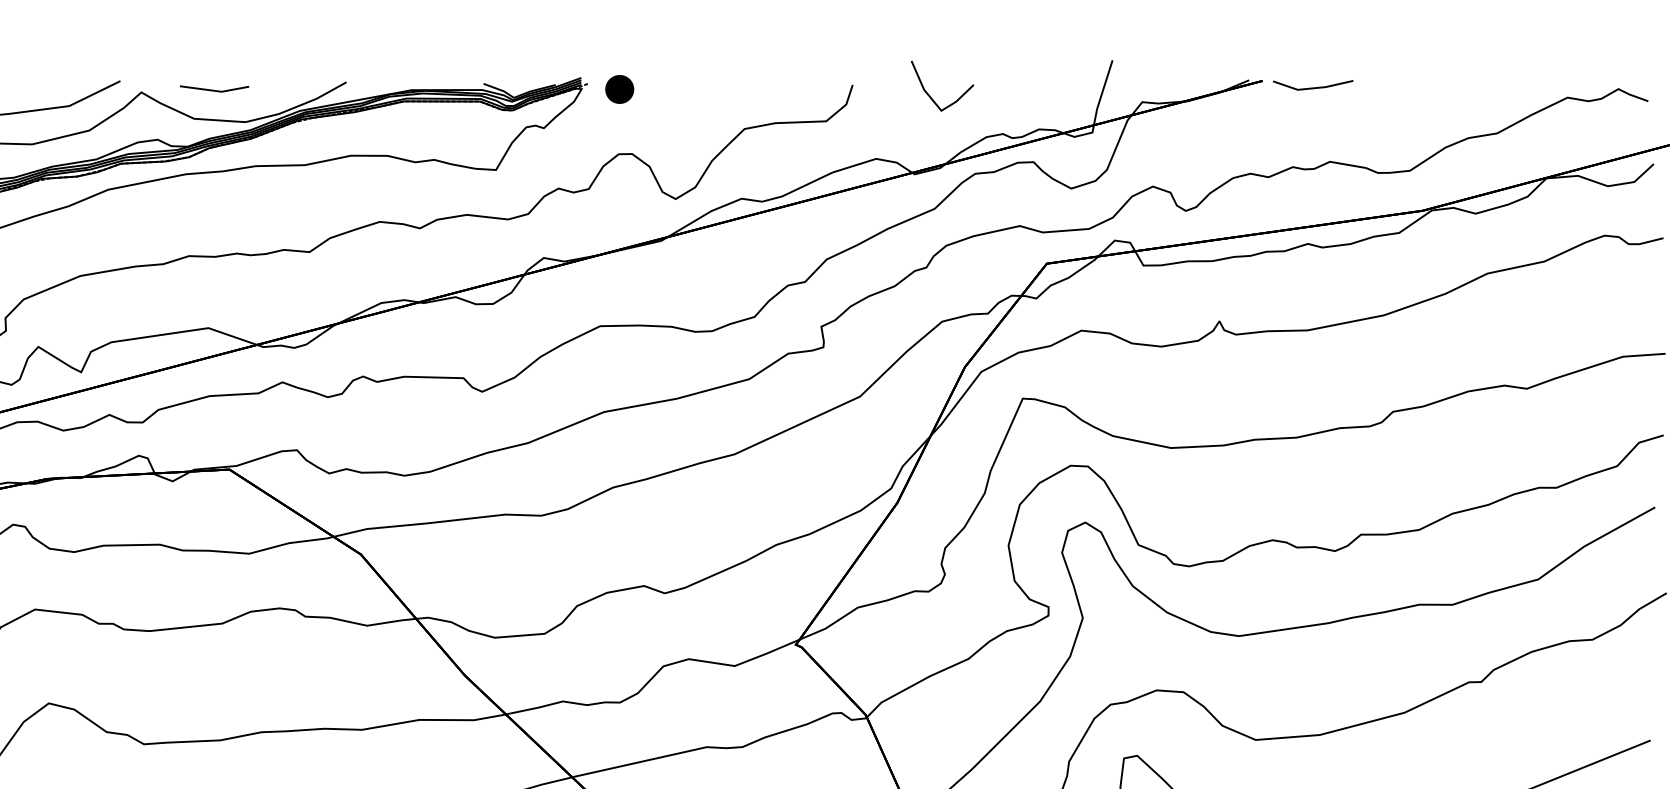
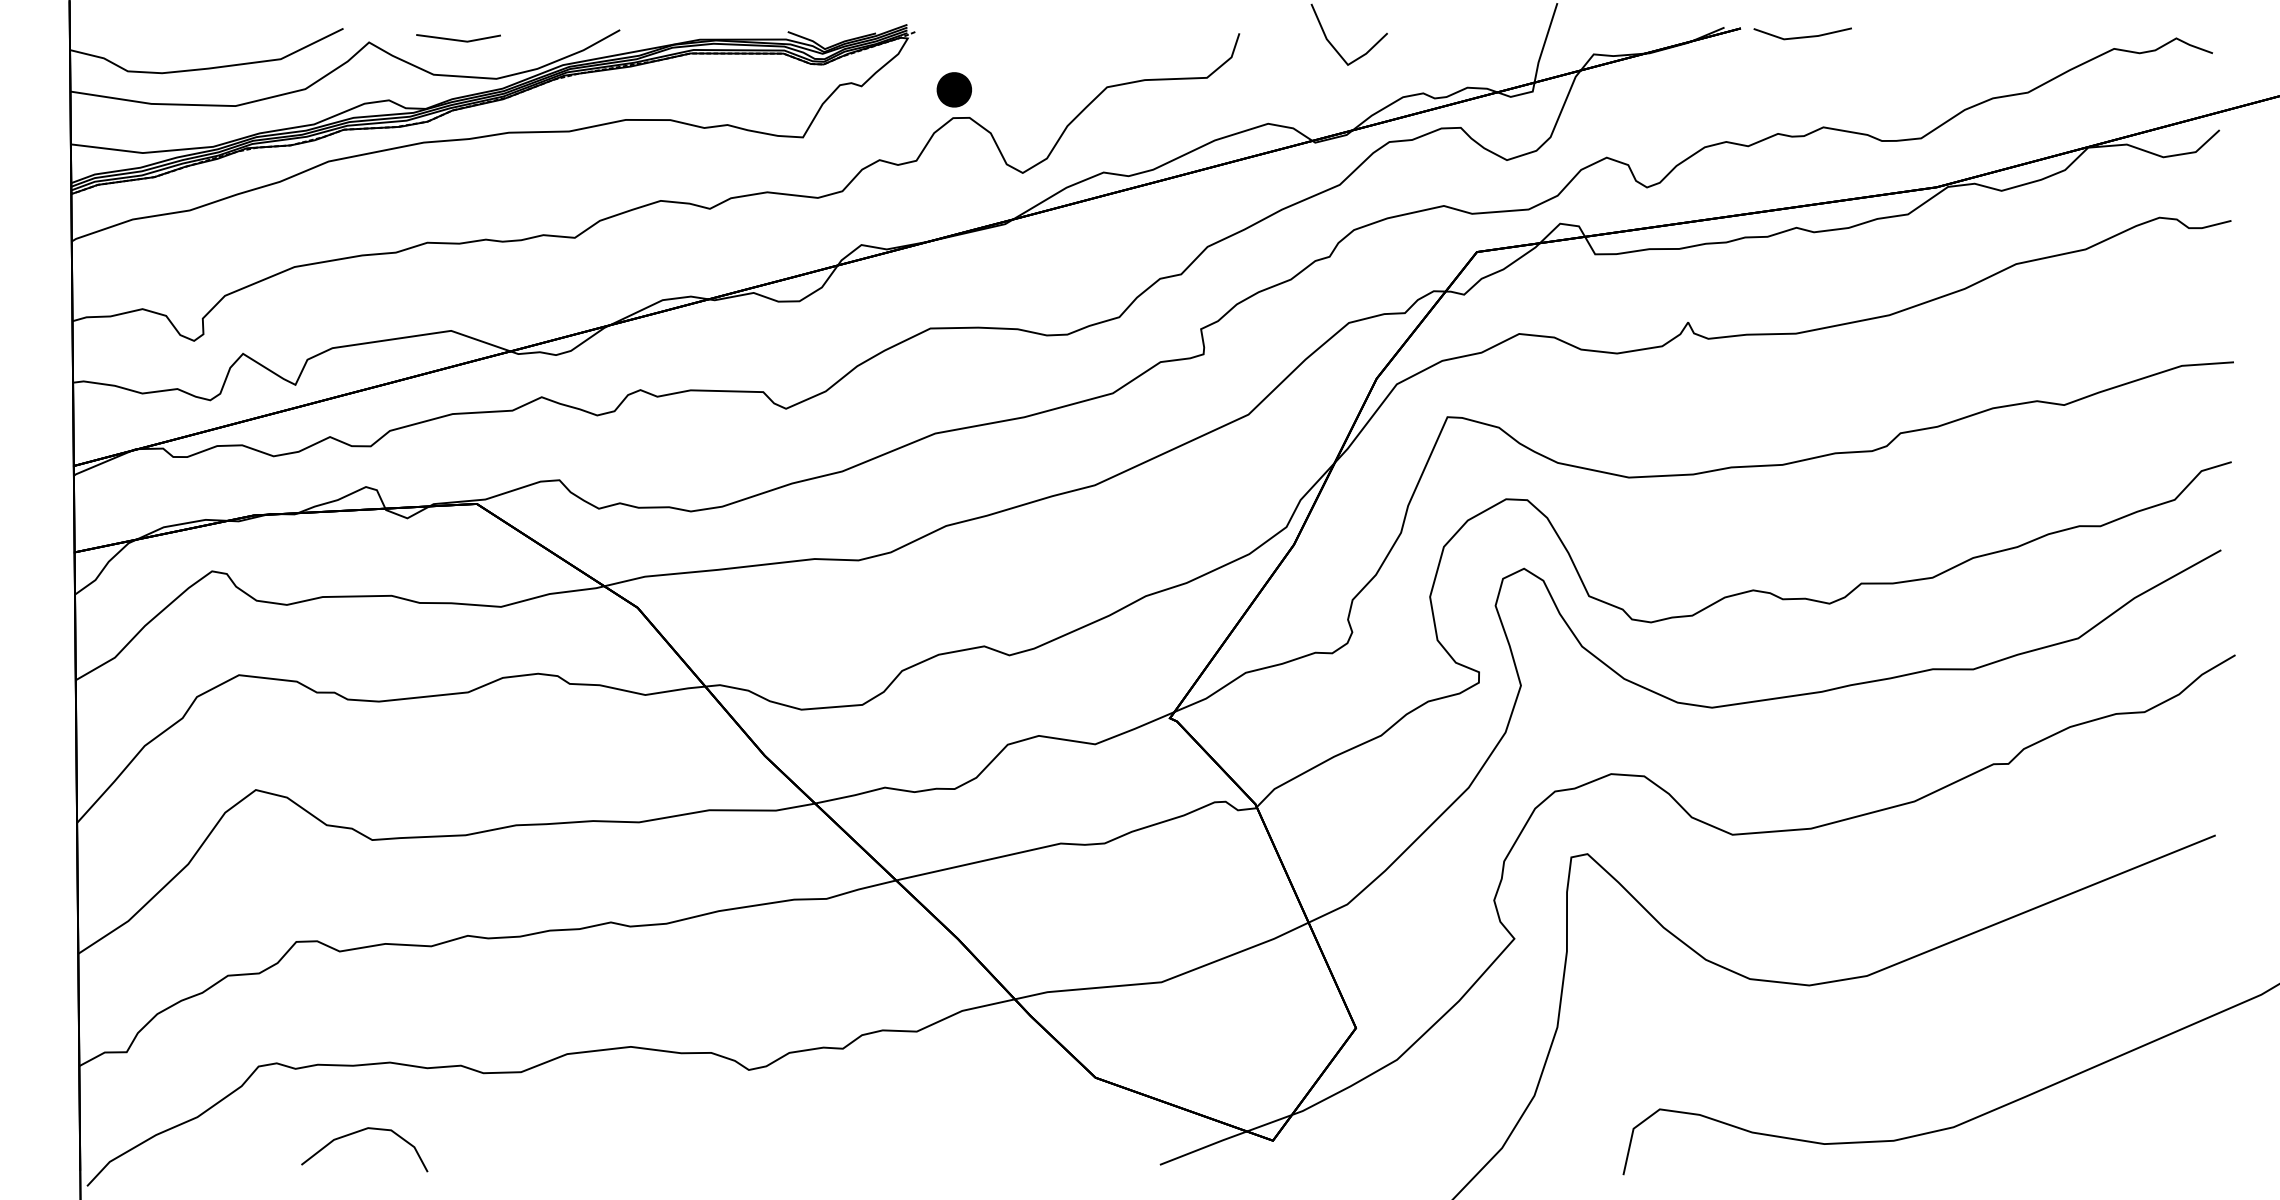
part: (619, 89) -> (953, 89), moved

